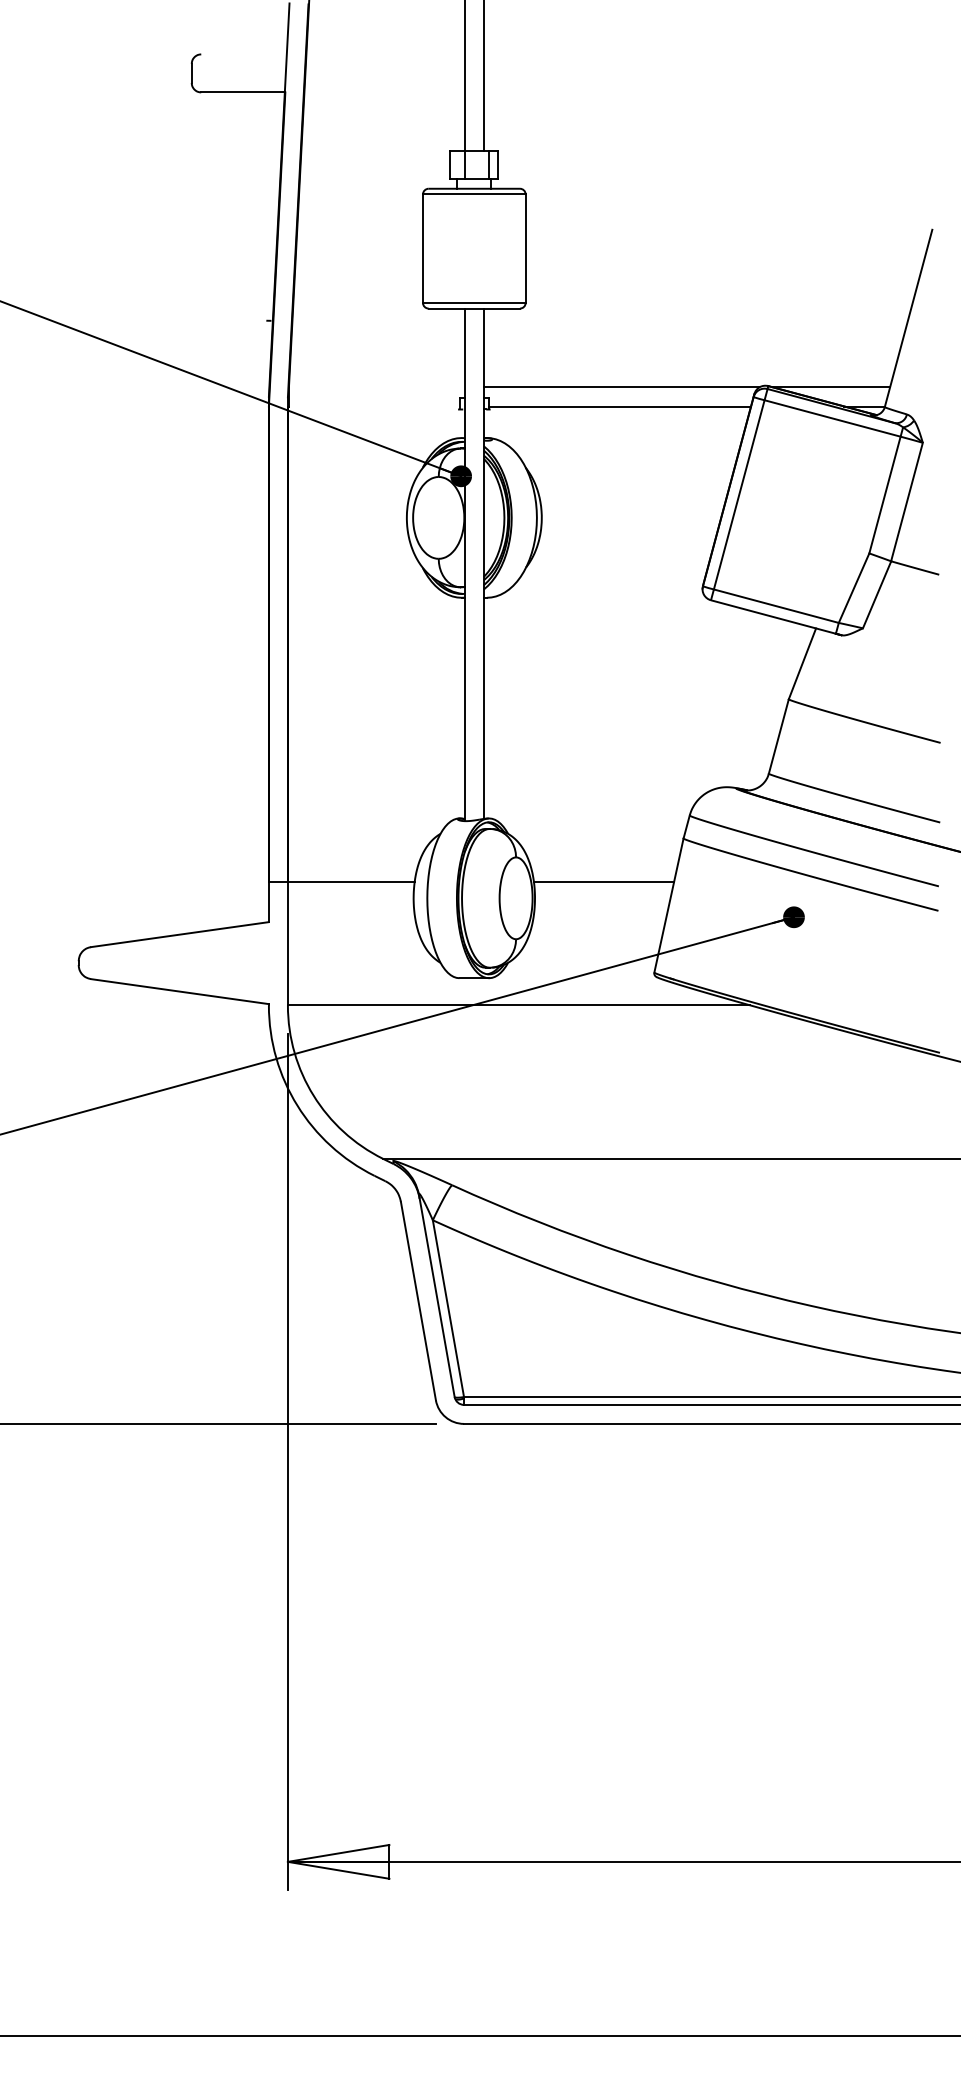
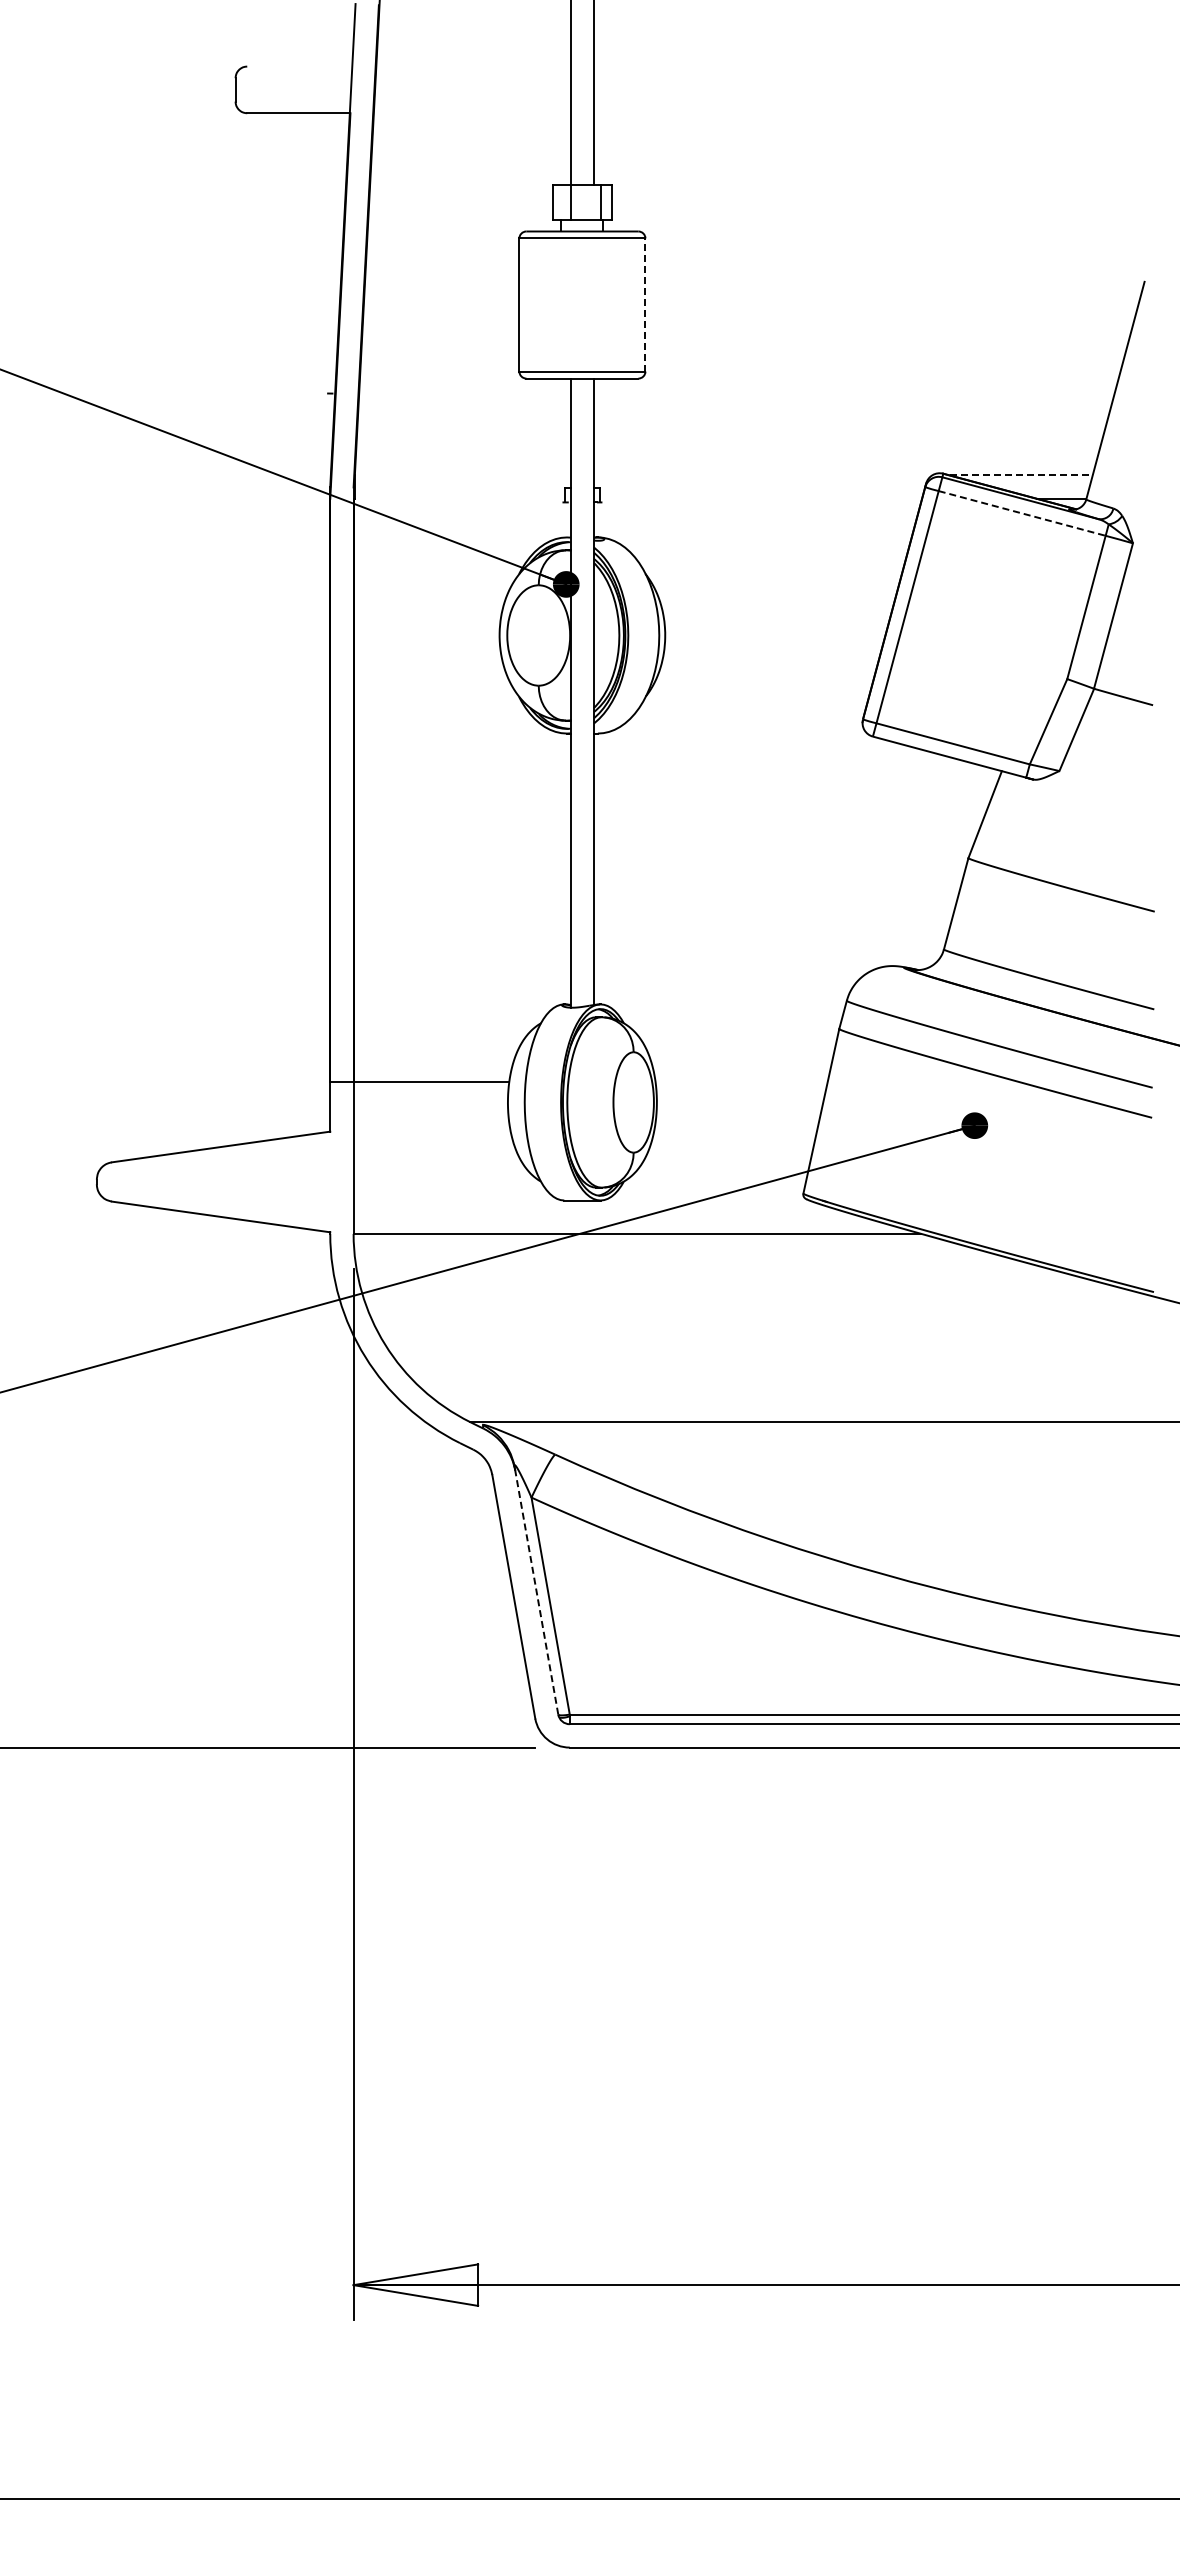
line: (525, 249) -> (645, 305), solid -> dashed
line: (621, 387) -> (763, 475), removed
line: (832, 387) -> (1021, 475), solid -> dashed
line: (619, 406) -> (760, 498), removed
line: (832, 418) -> (1022, 513), solid -> dashed
line: (603, 882) -> (741, 1082), removed
line: (436, 1297) -> (536, 1592), solid -> dashed

